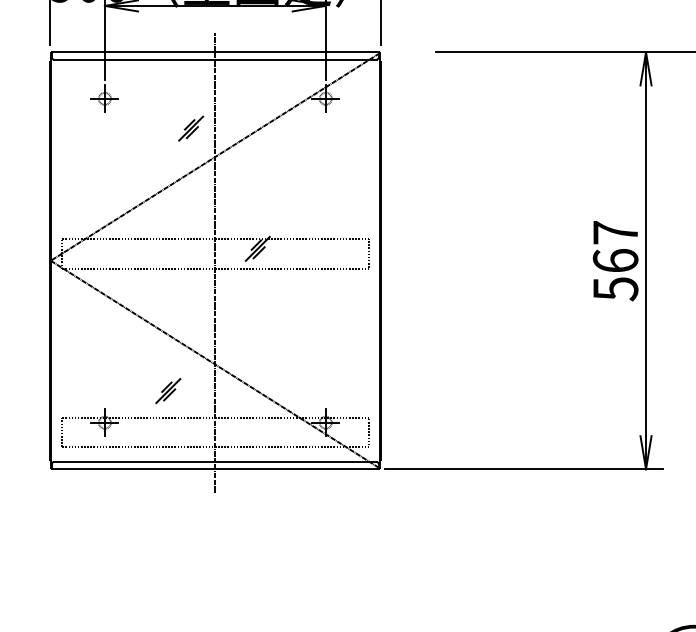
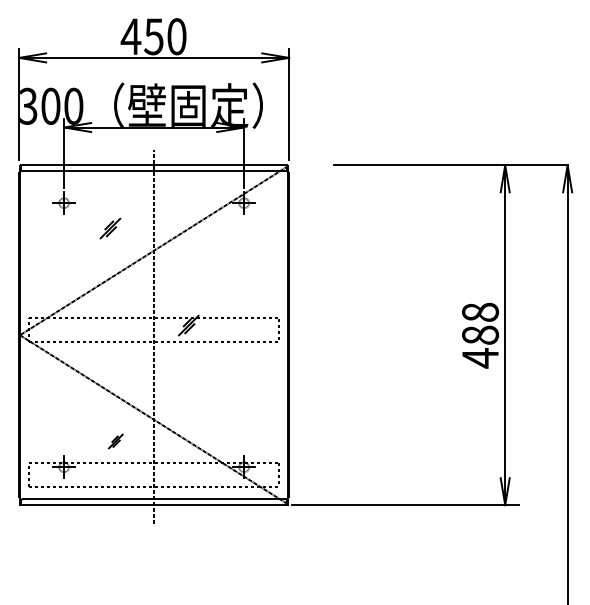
part: (191, 128) -> (110, 228), moved
text: (615, 261) -> (480, 335), 567 -> 488
part: (167, 391) -> (115, 441), size x0.7

